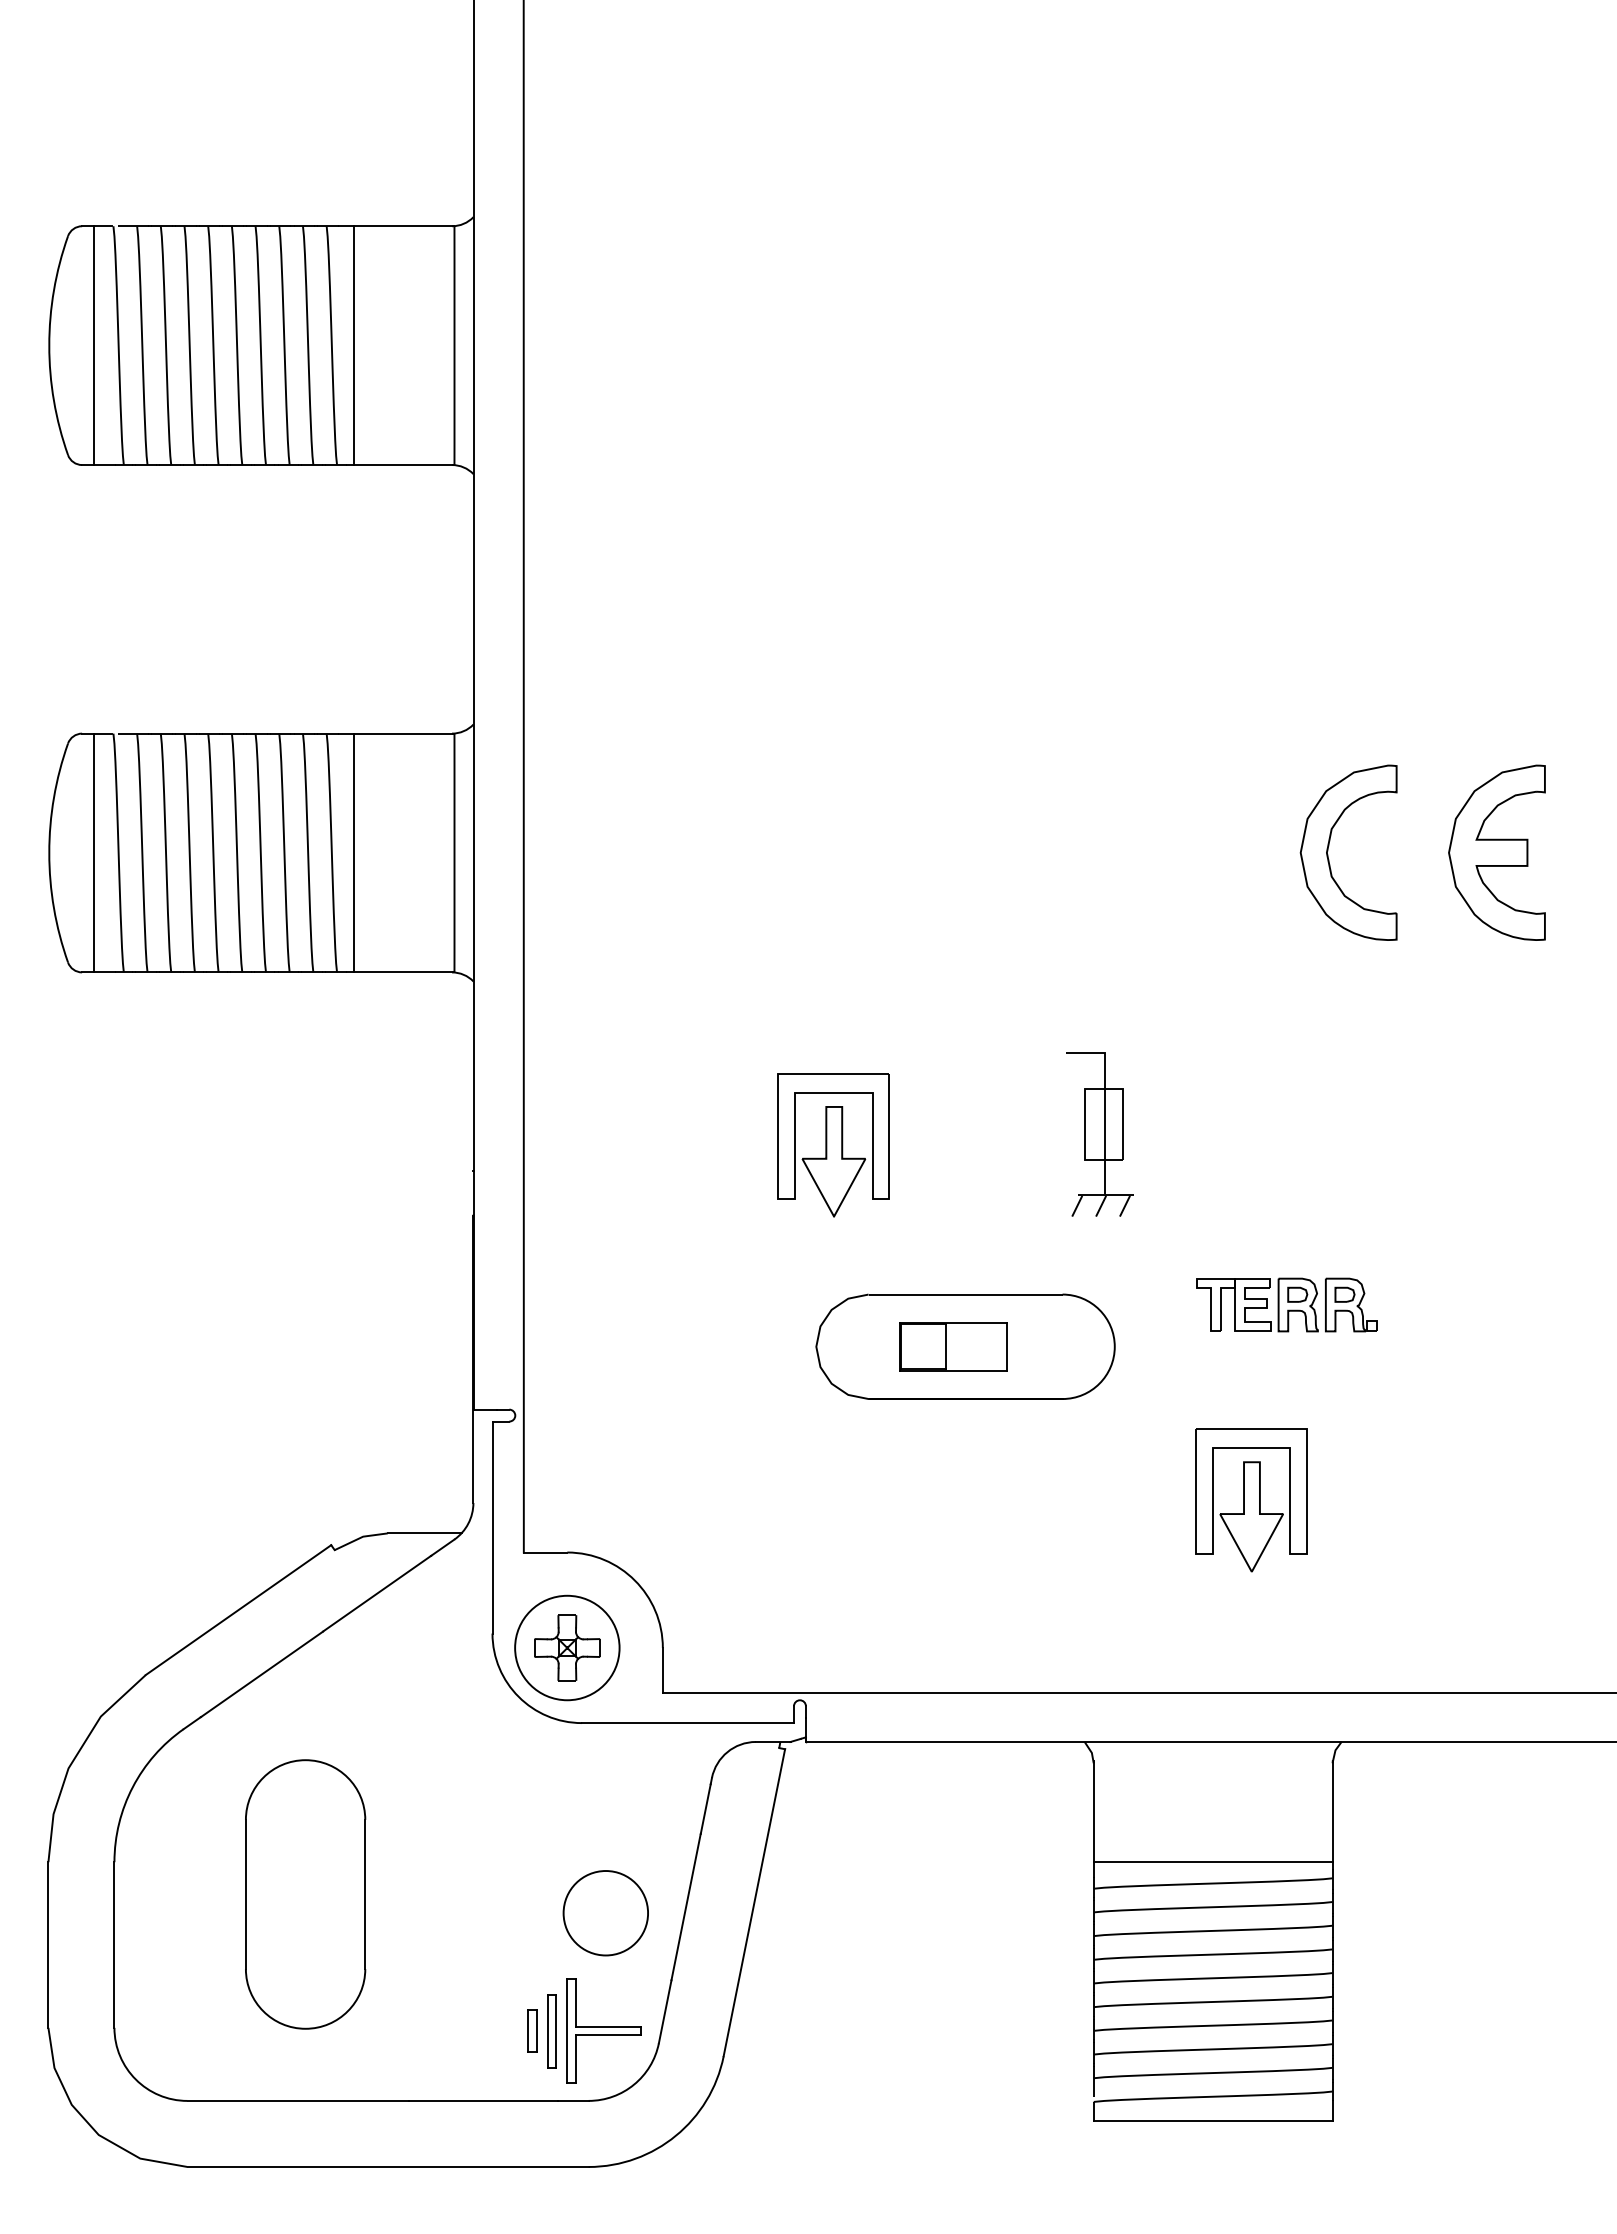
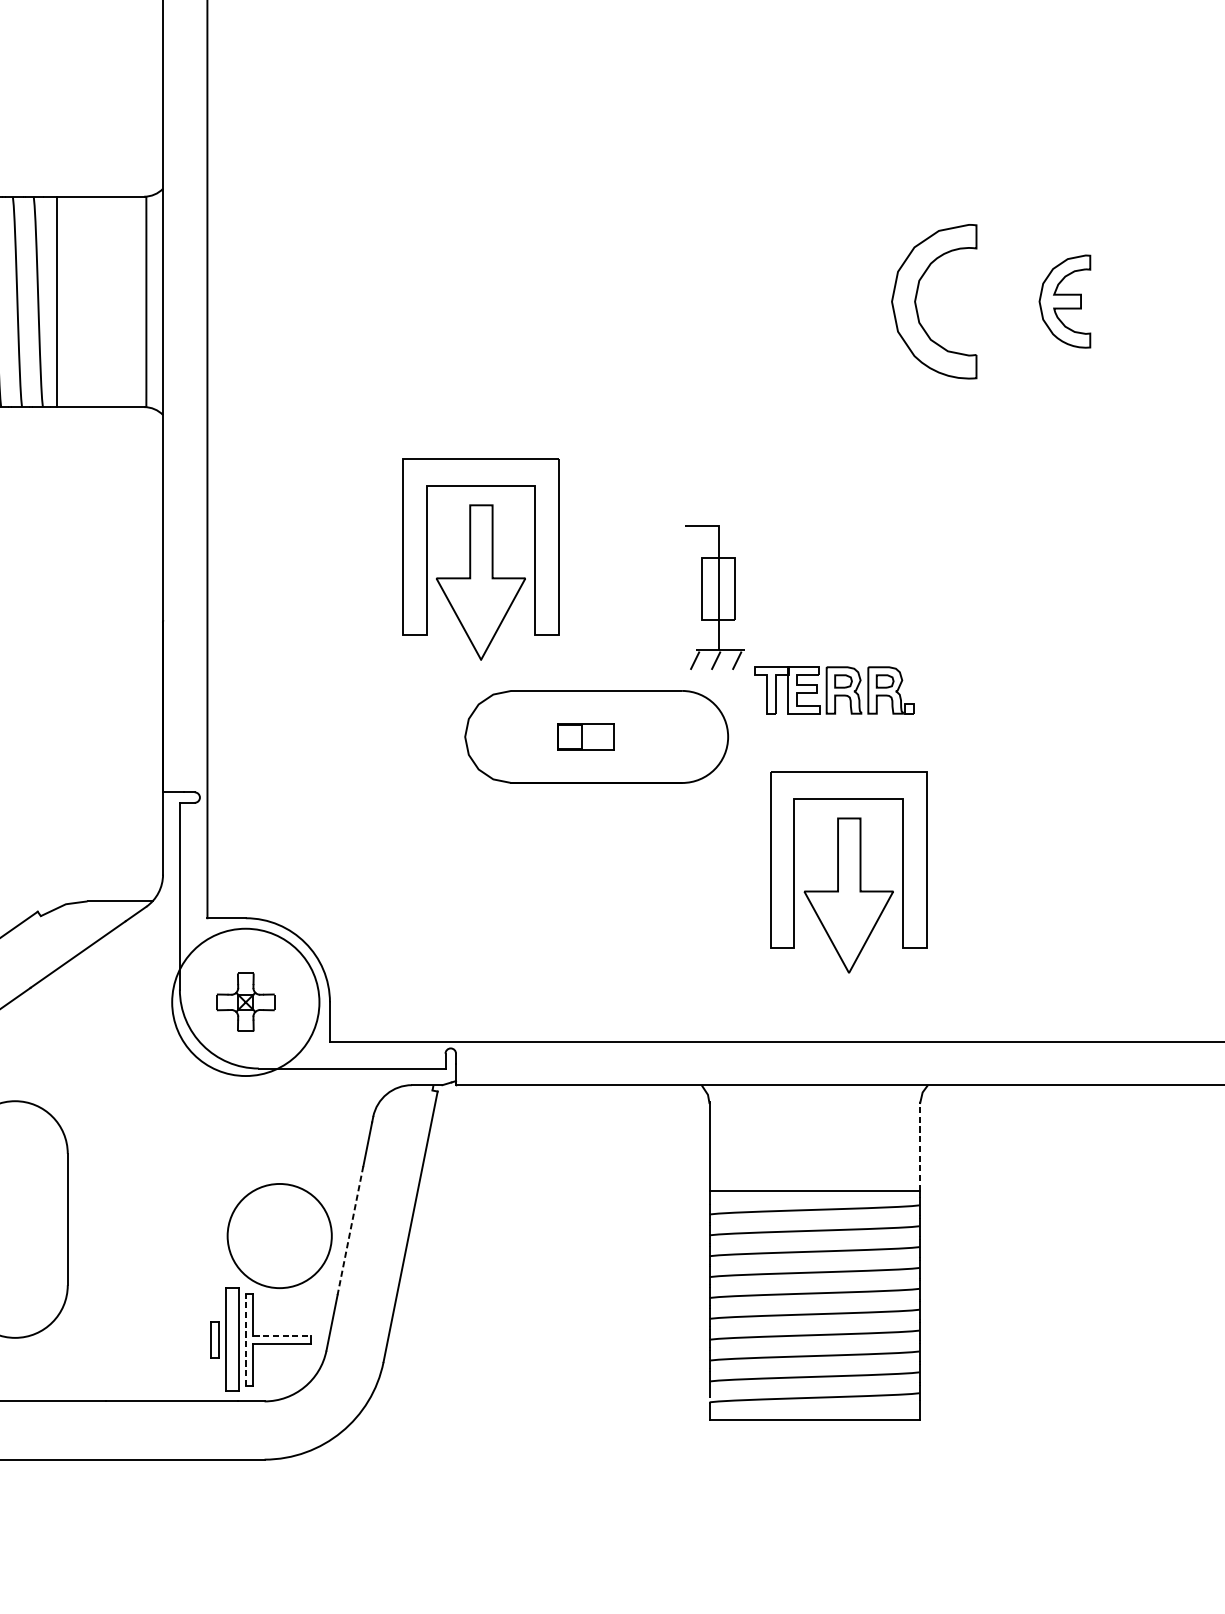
part: (1496, 852) -> (1064, 301), size x0.6
part: (1099, 1134) -> (714, 597), moved
part: (833, 1145) -> (480, 559), size x1.6
part: (1286, 1304) -> (833, 690), moved
part: (953, 1346) -> (586, 736), size x0.6
part: (1251, 1500) -> (848, 872), size x1.6
circle: (567, 1647) -> (245, 1001), size x1.6
line: (1332, 1811) -> (919, 1146), solid -> dashed
line: (686, 1907) -> (350, 1231), solid -> dashed
circle: (605, 1913) -> (279, 1236), size x1.4
line: (608, 2026) -> (282, 1335), solid -> dashed
line: (567, 2030) -> (245, 1339), solid -> dashed
part: (551, 2031) -> (231, 1340), size x1.6

